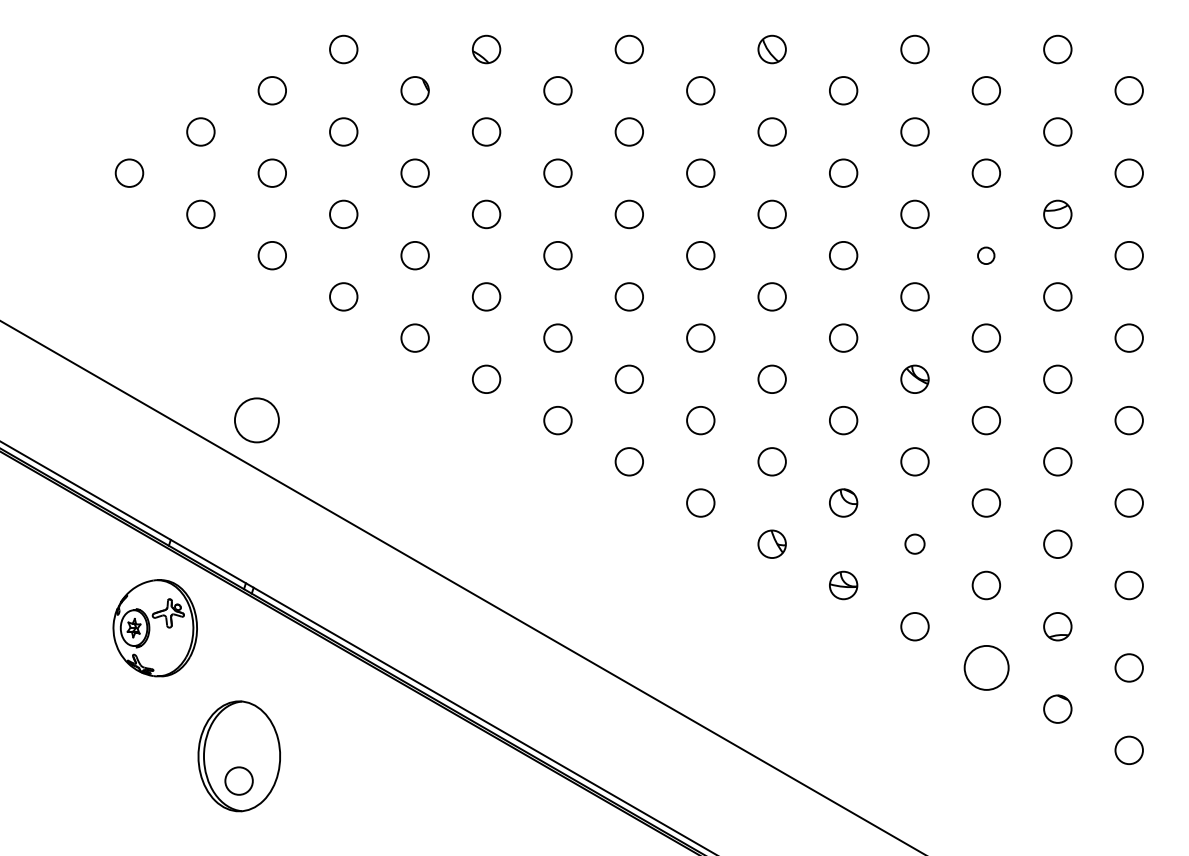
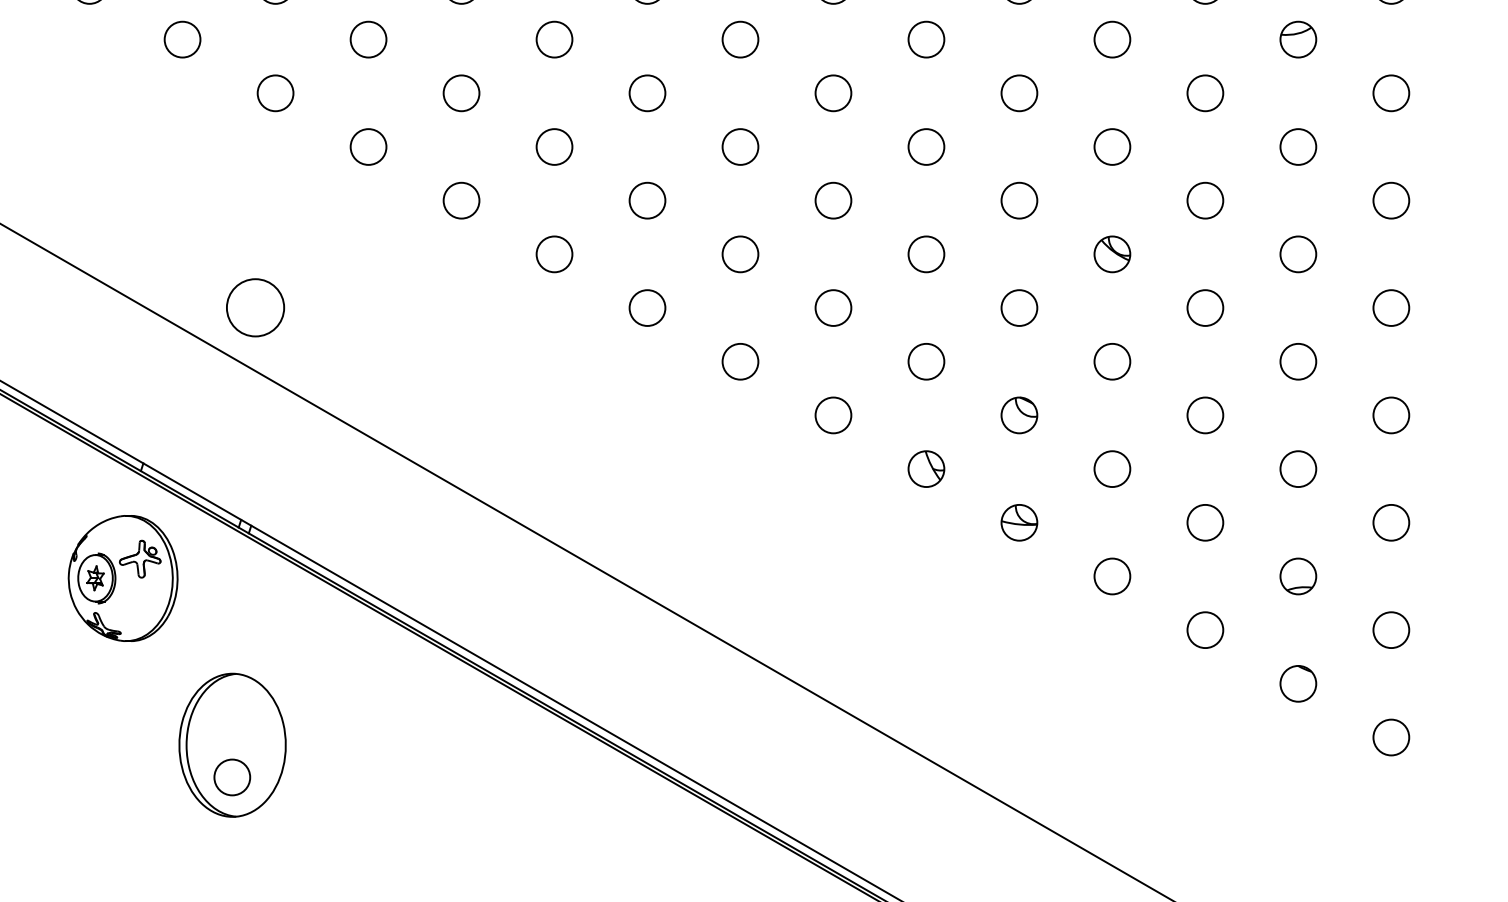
circle: (985, 255) -> (1204, 93), size x1.67
circle: (914, 543) -> (1111, 468), size x1.43
circle: (985, 667) -> (1204, 629), size x0.62

